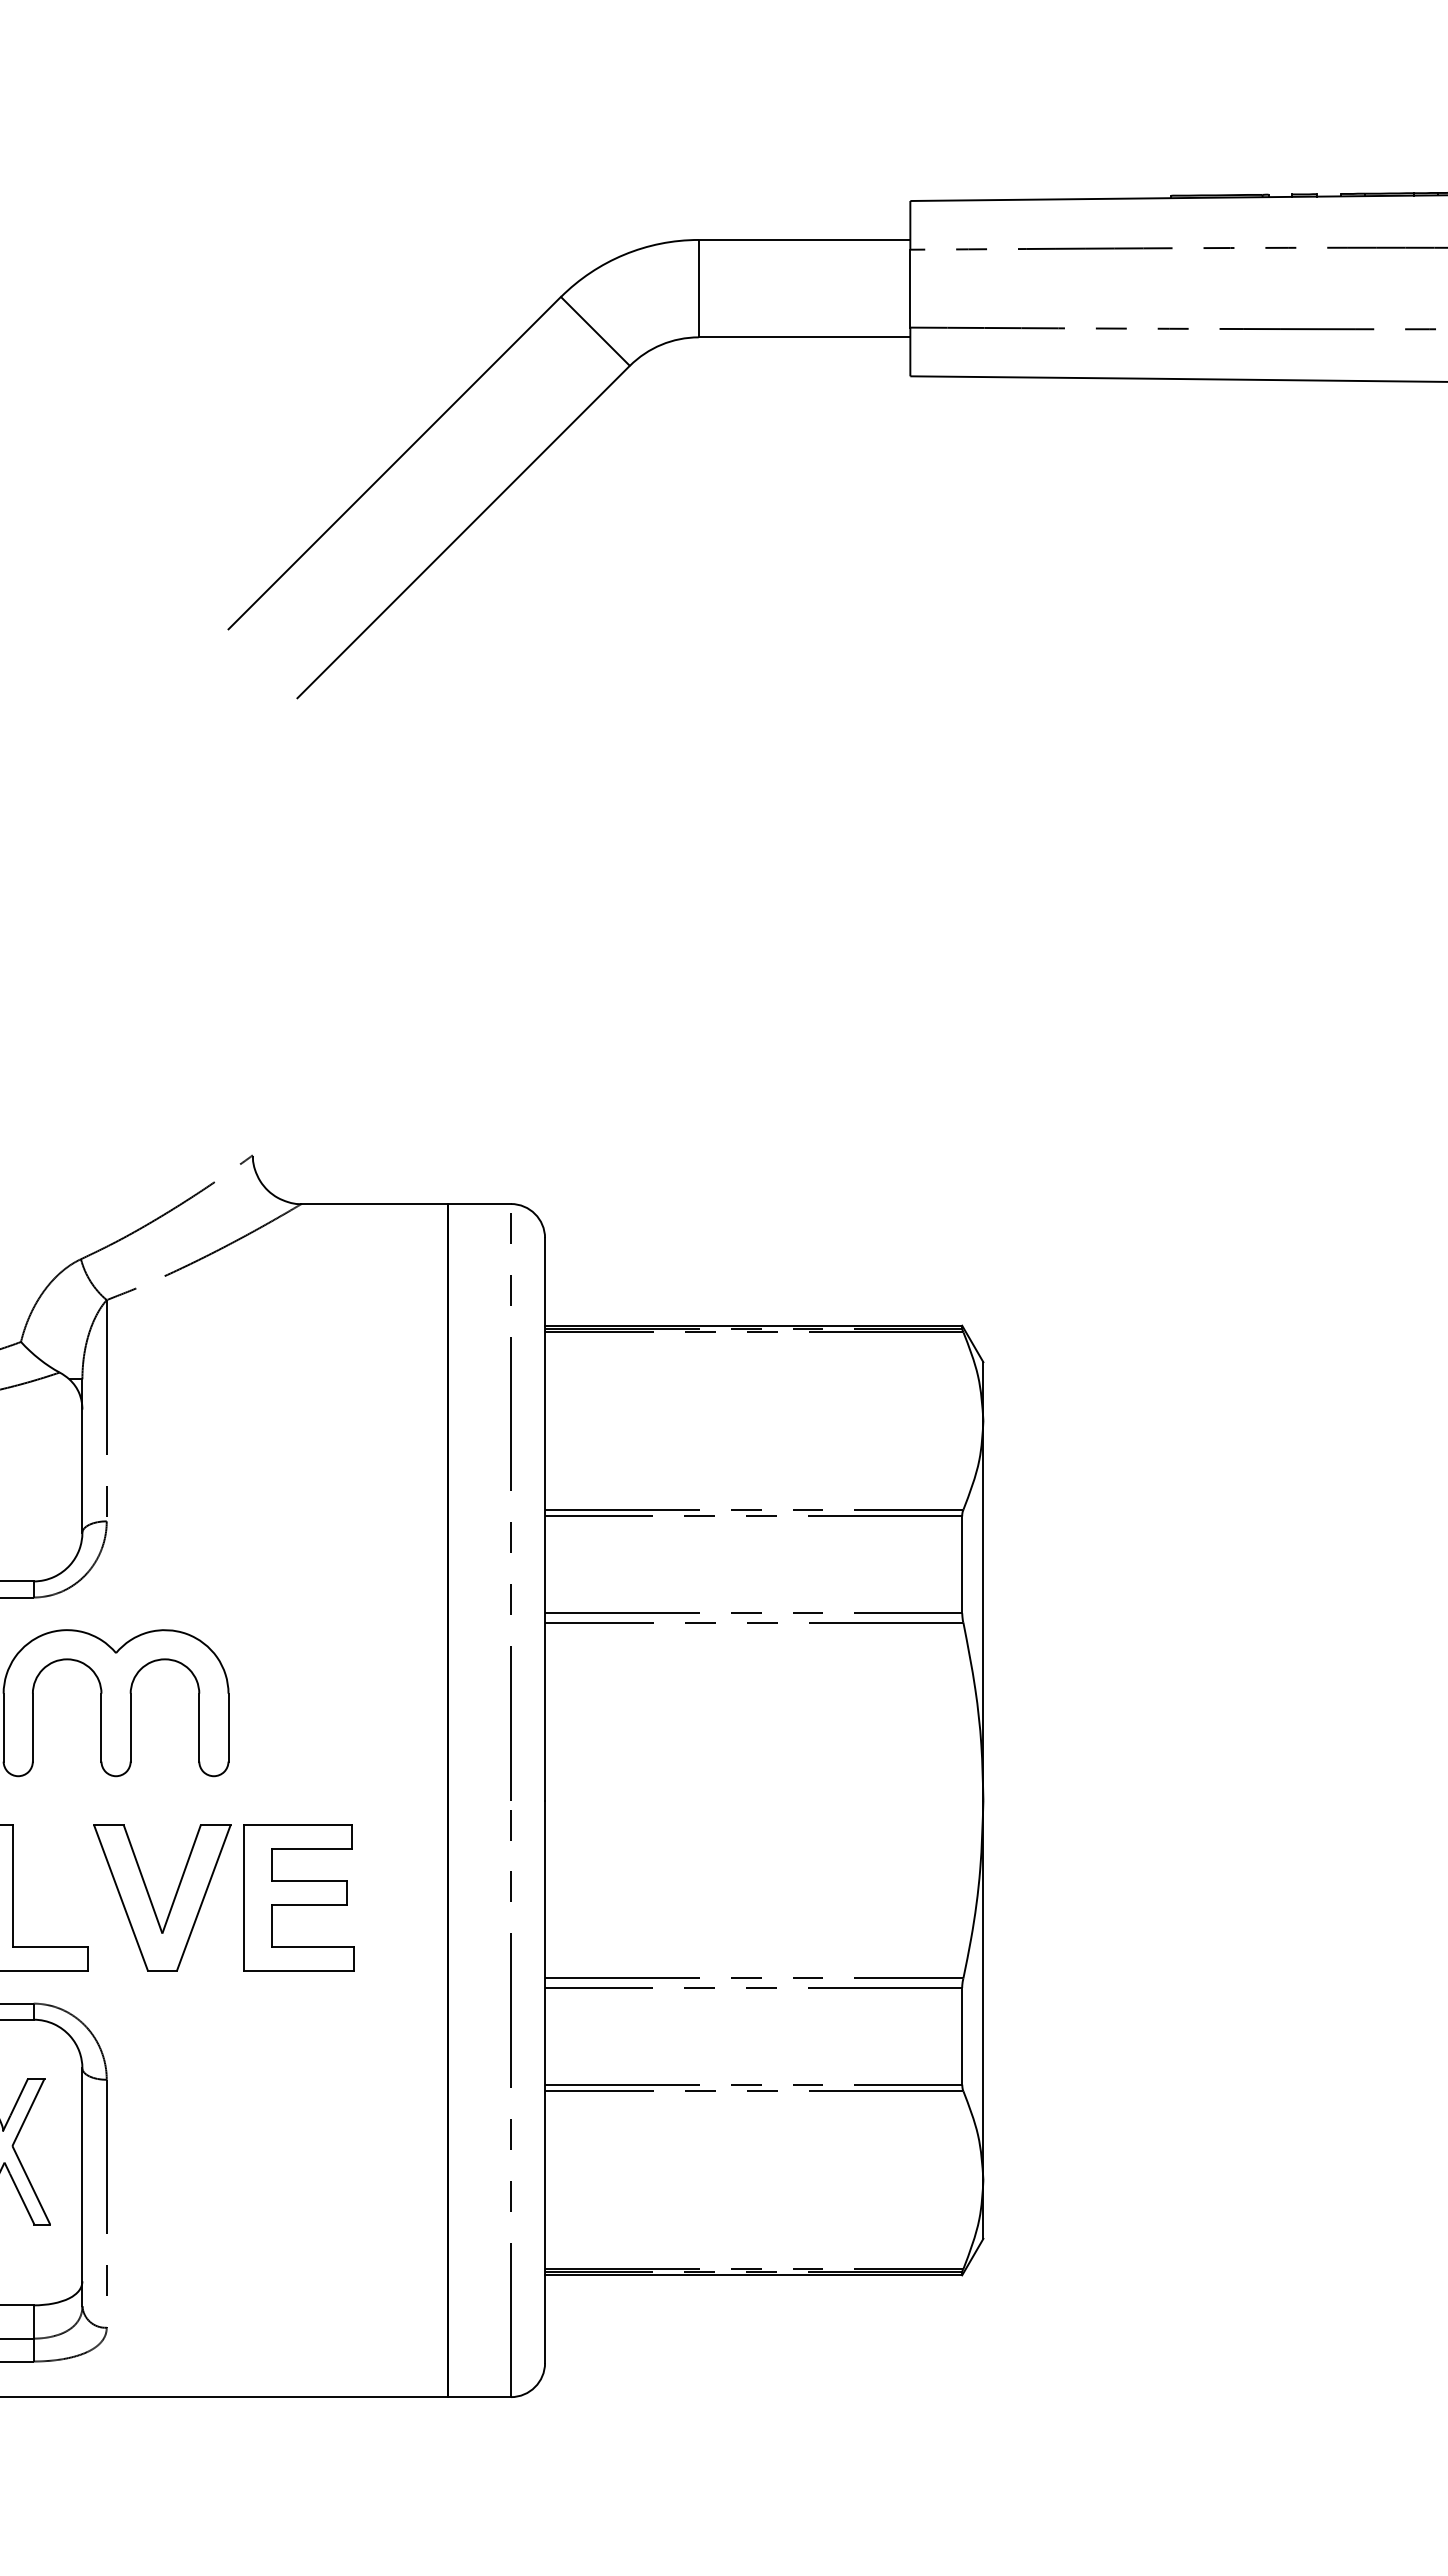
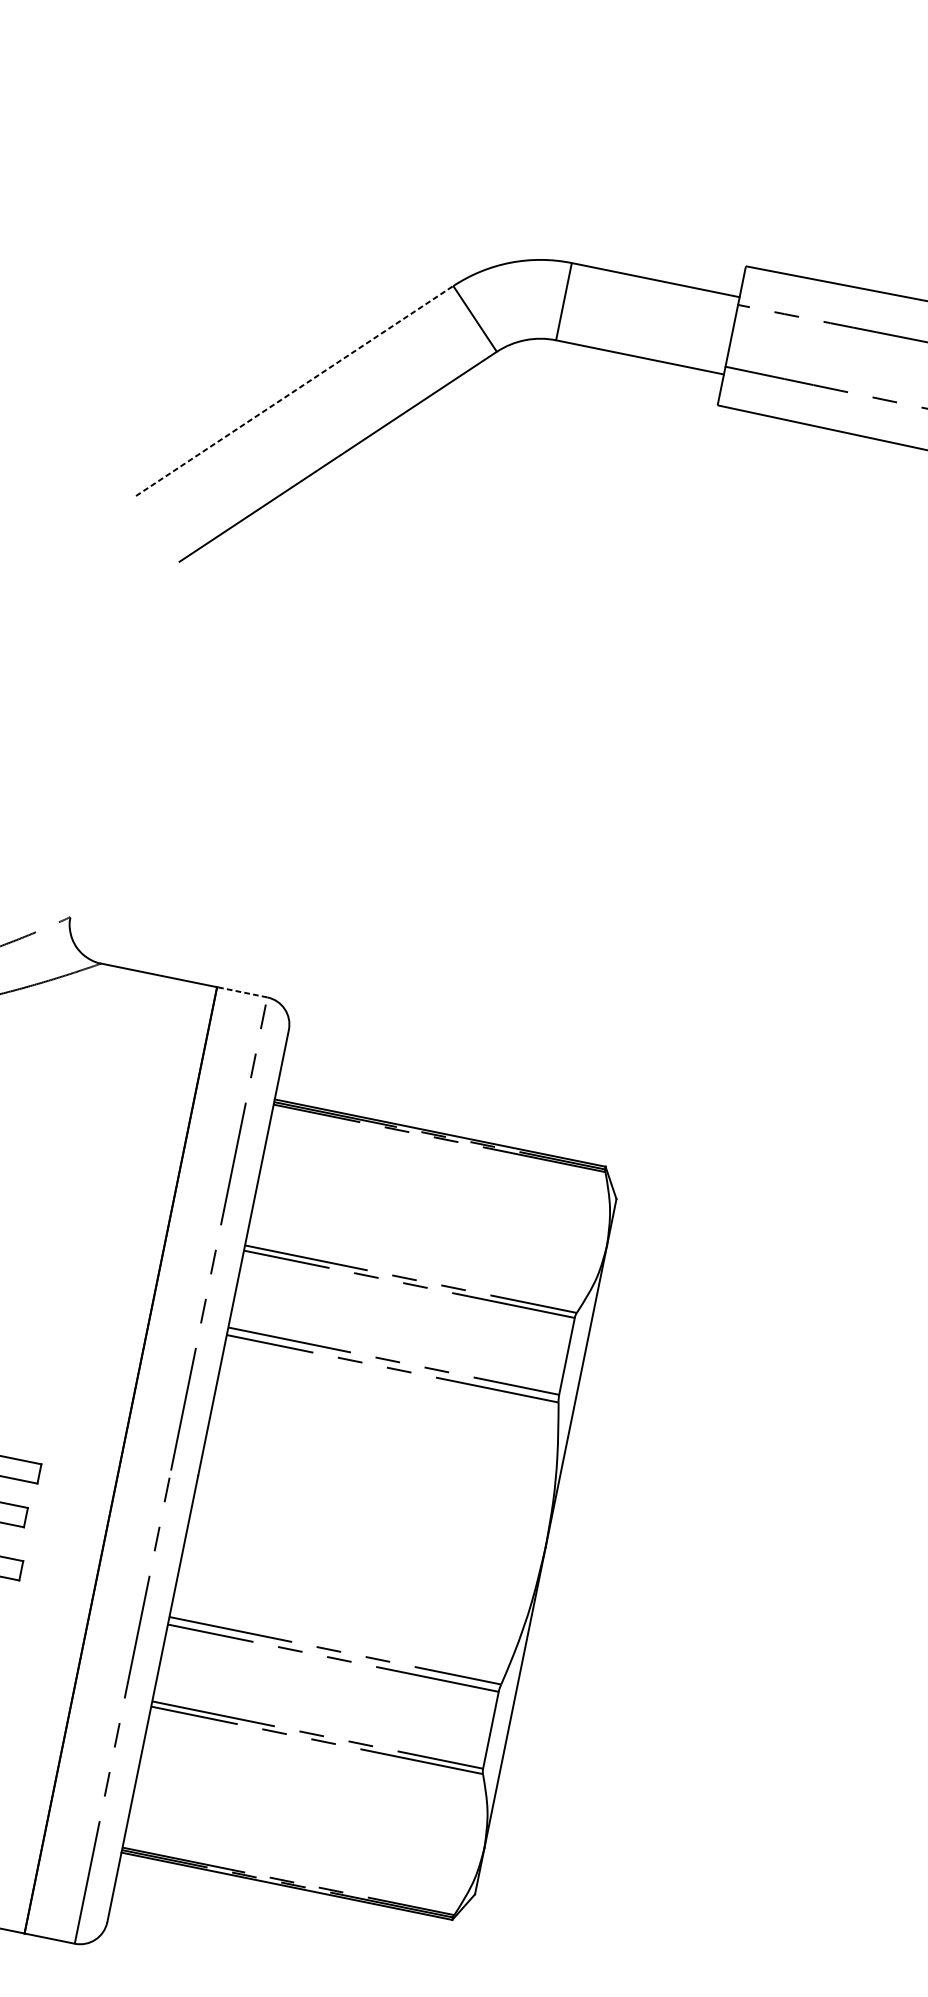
line: (395, 462) -> (295, 390), solid -> dashed
line: (479, 1204) -> (242, 992), solid -> dashed

